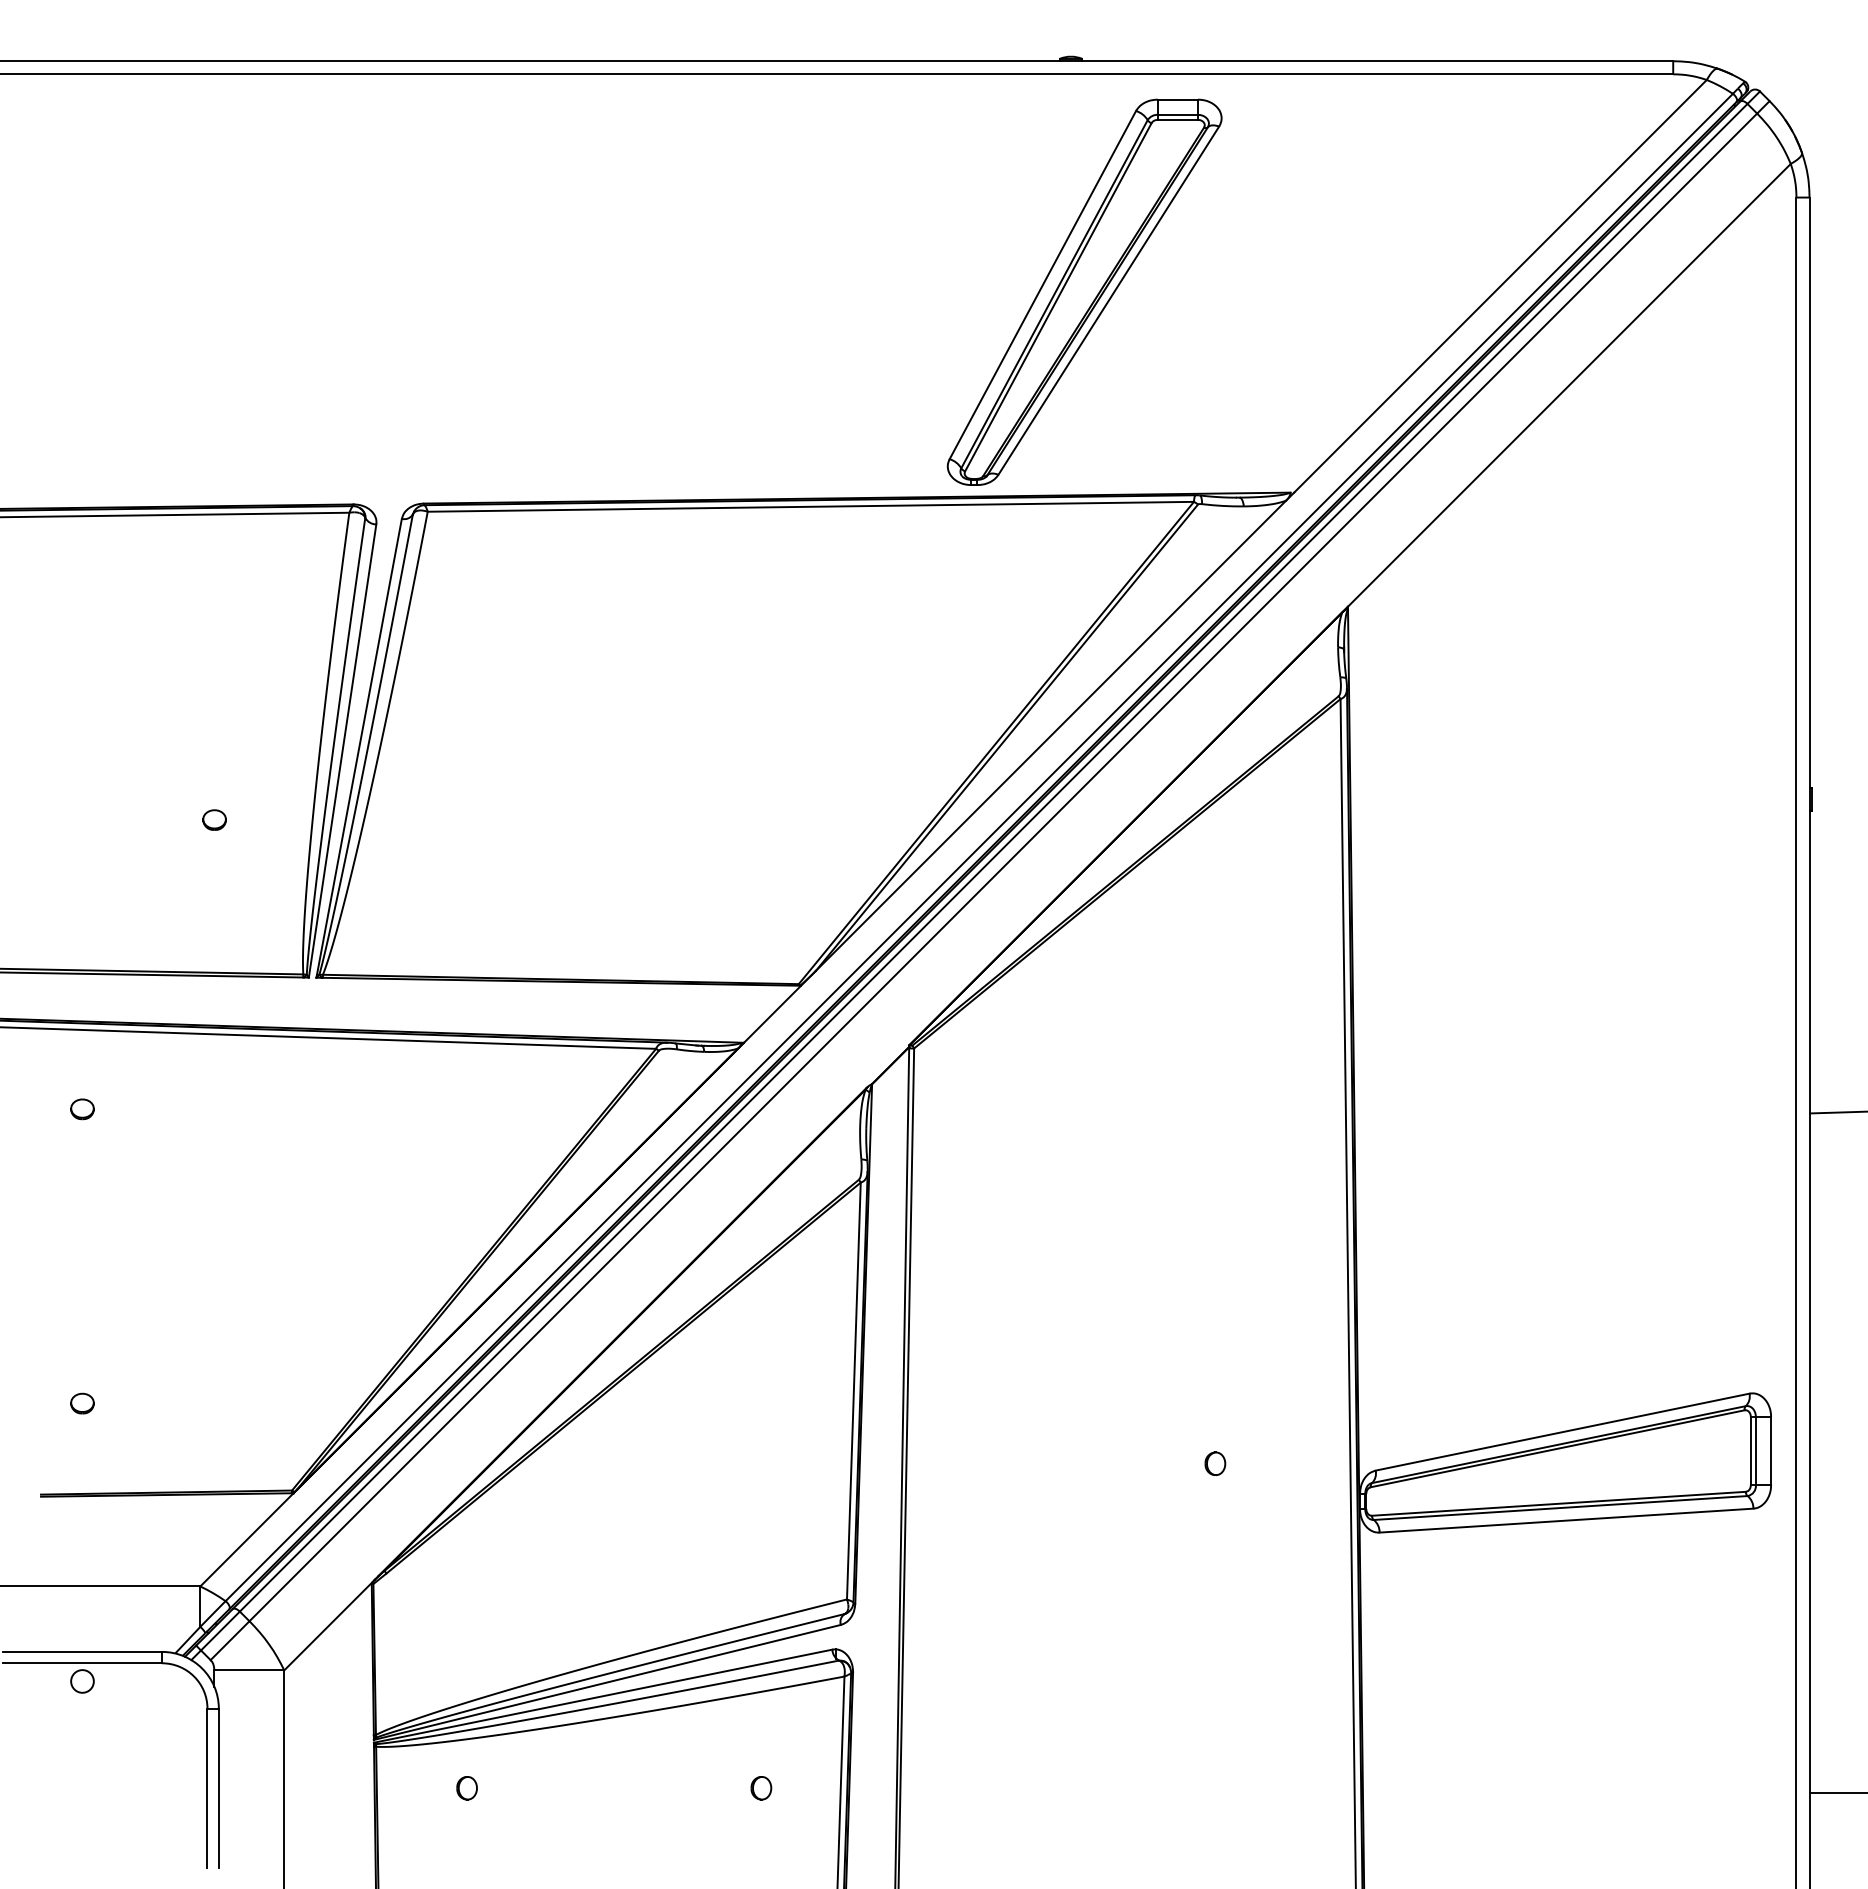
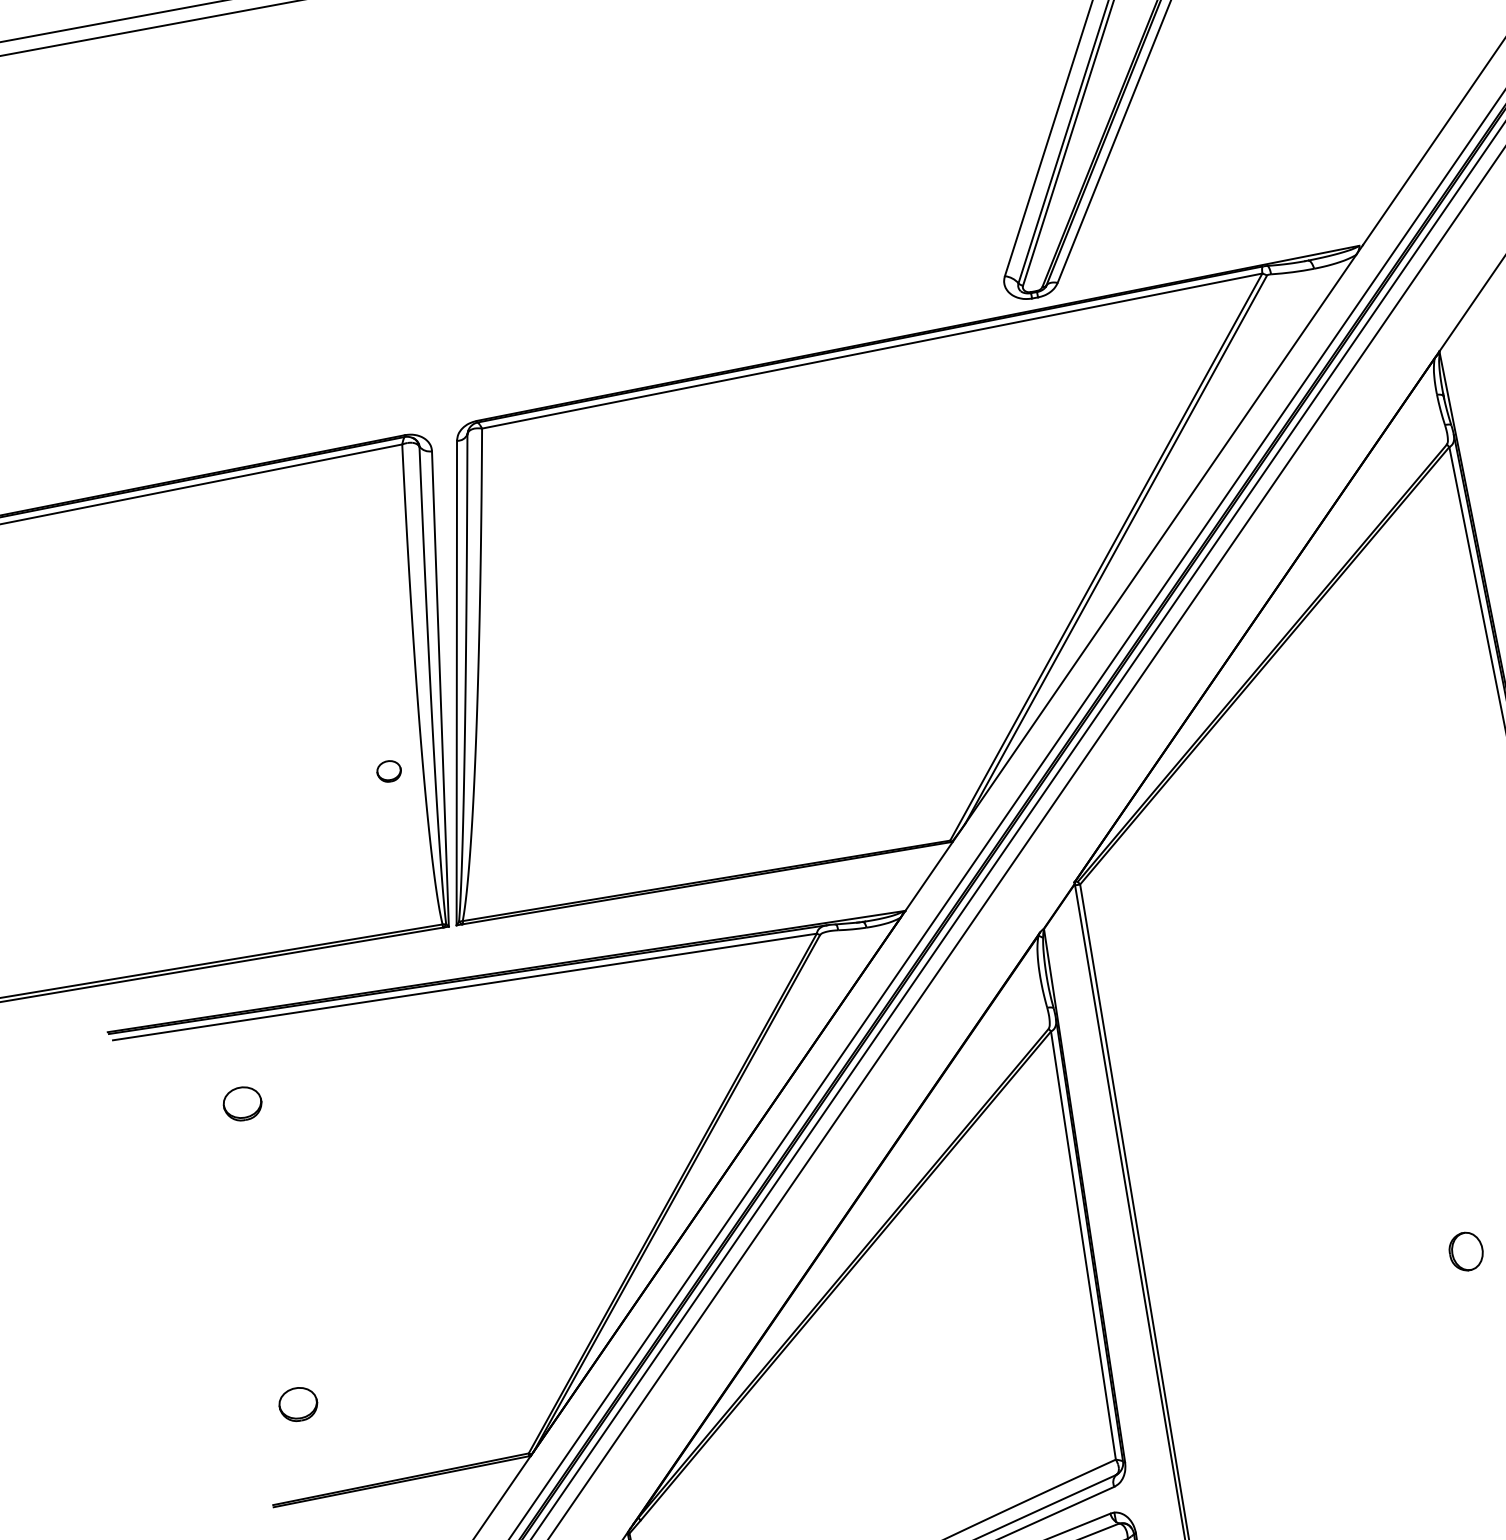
part: (214, 819) -> (388, 770), moved
part: (82, 1109) -> (242, 1104), size x1.6
part: (82, 1403) -> (298, 1404), size x1.6
part: (1215, 1463) -> (1466, 1251), size x1.6

